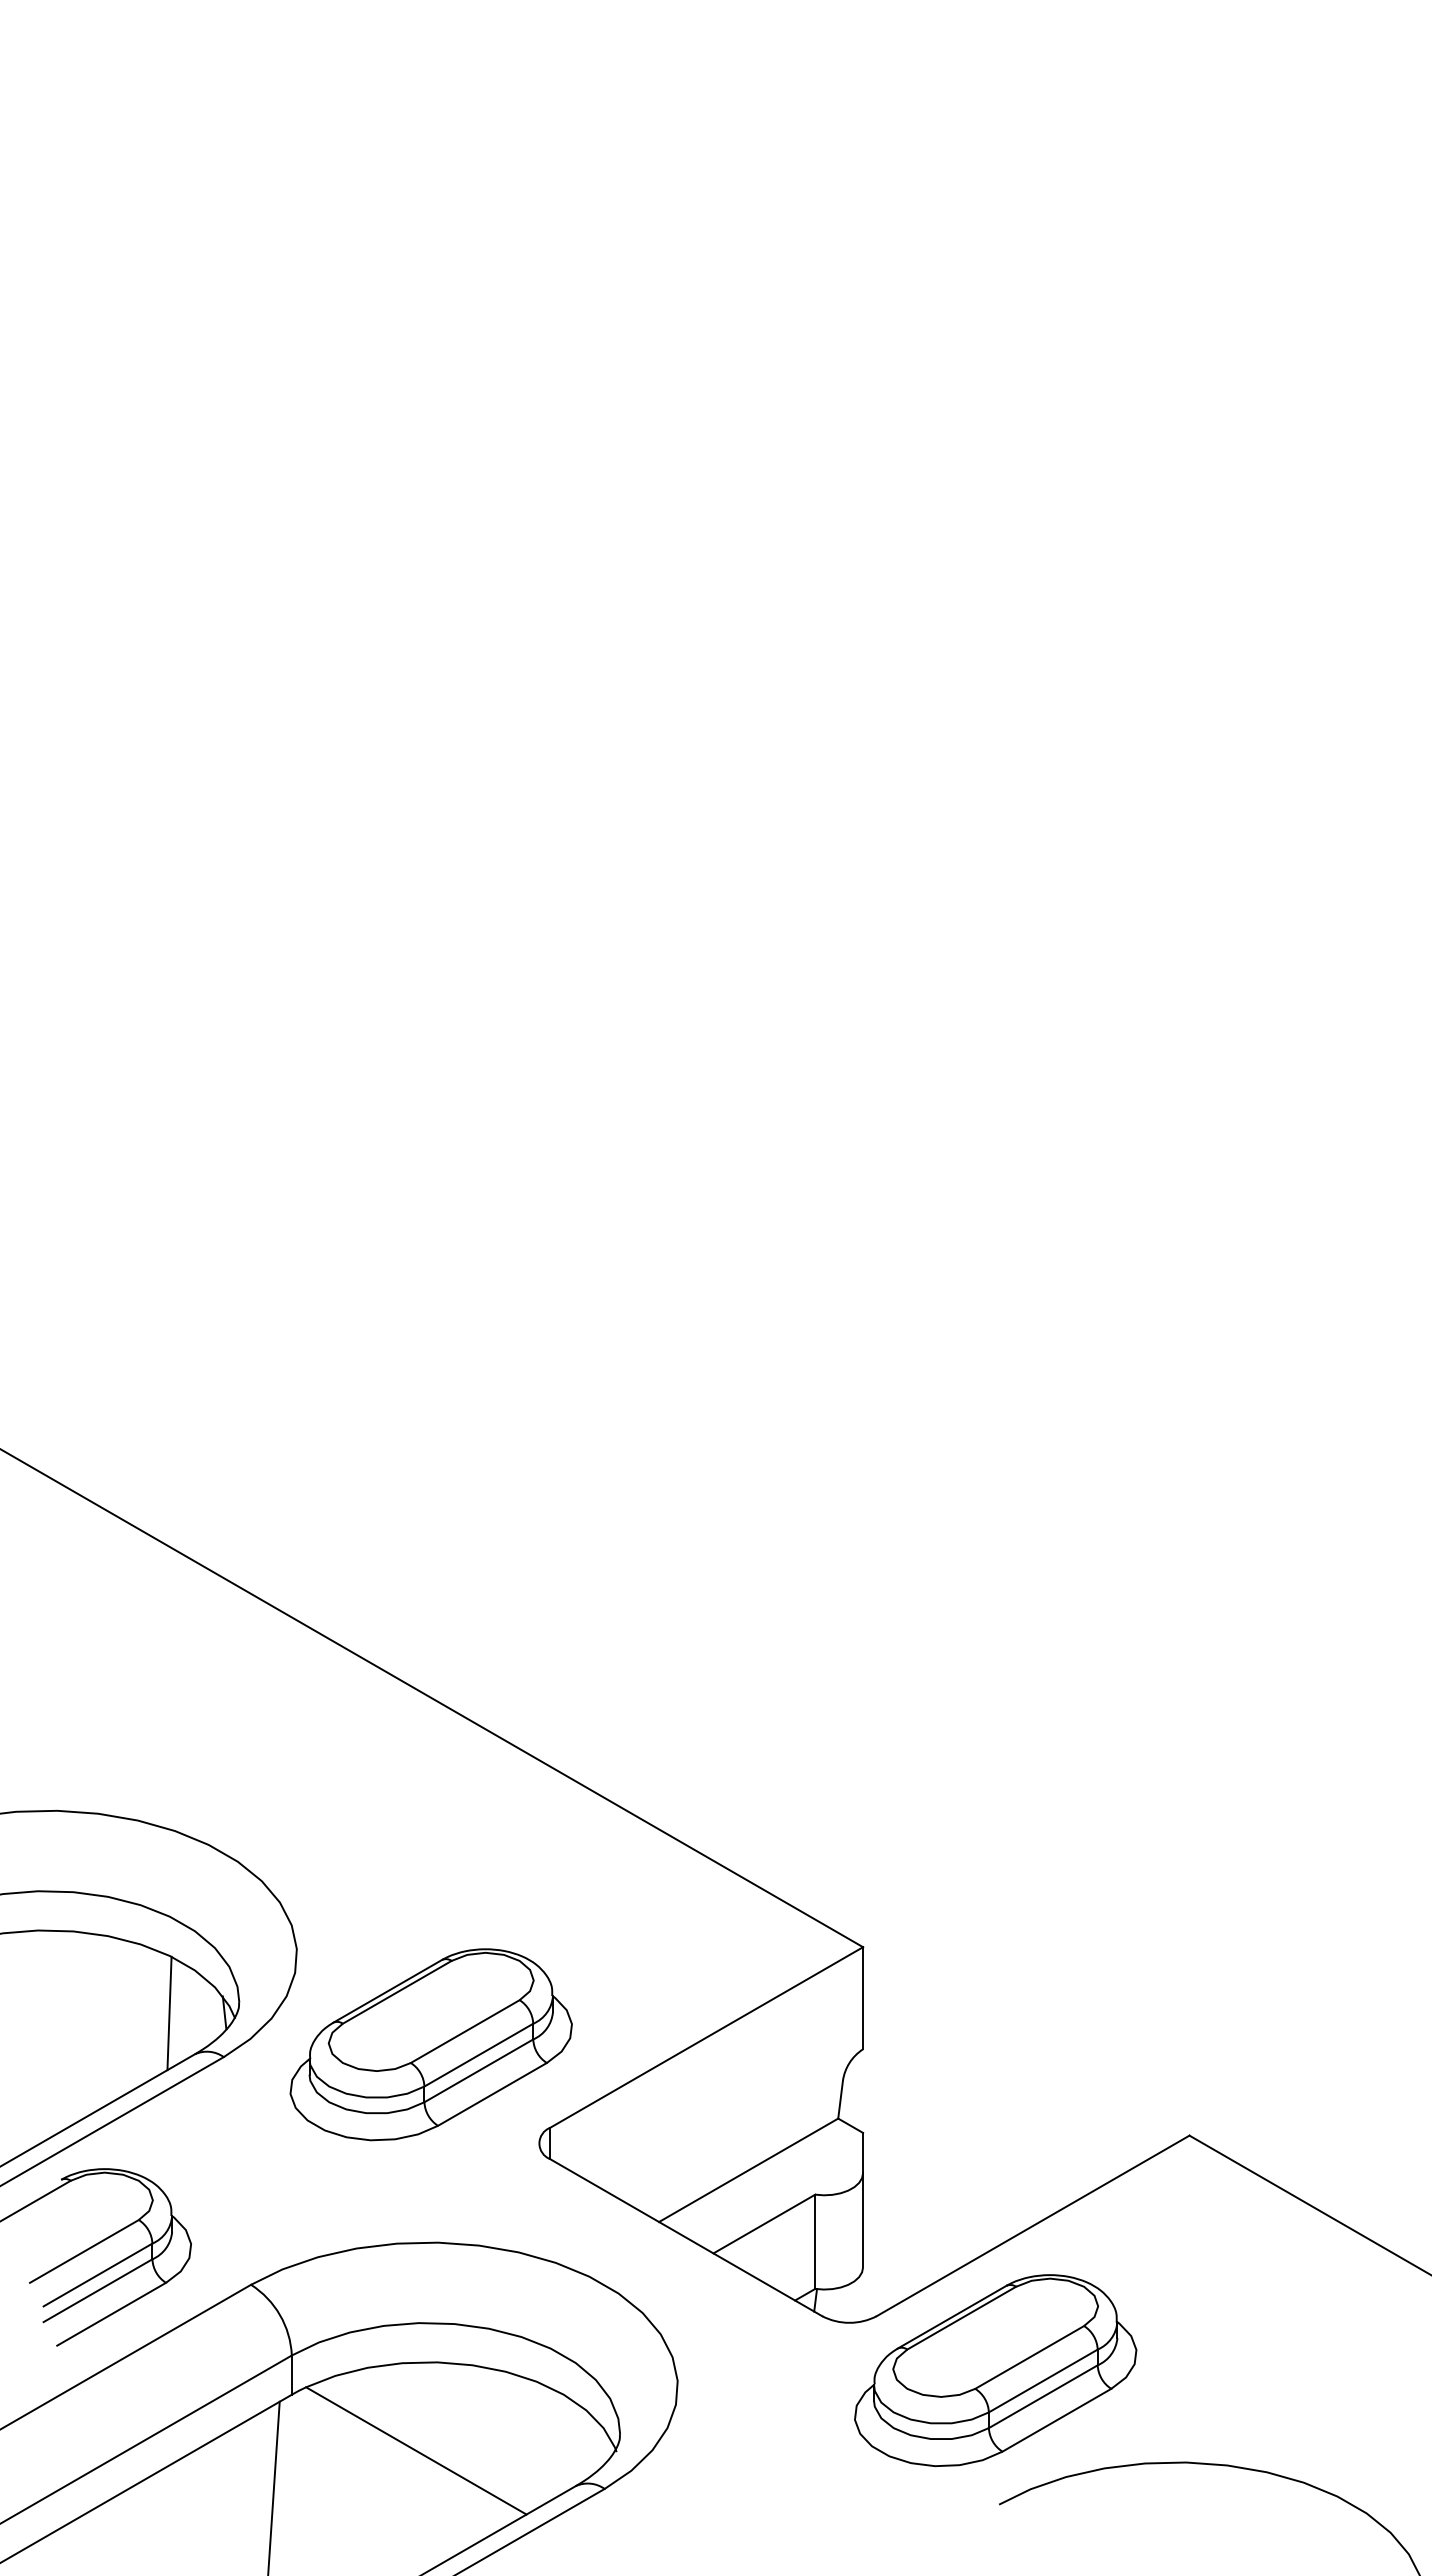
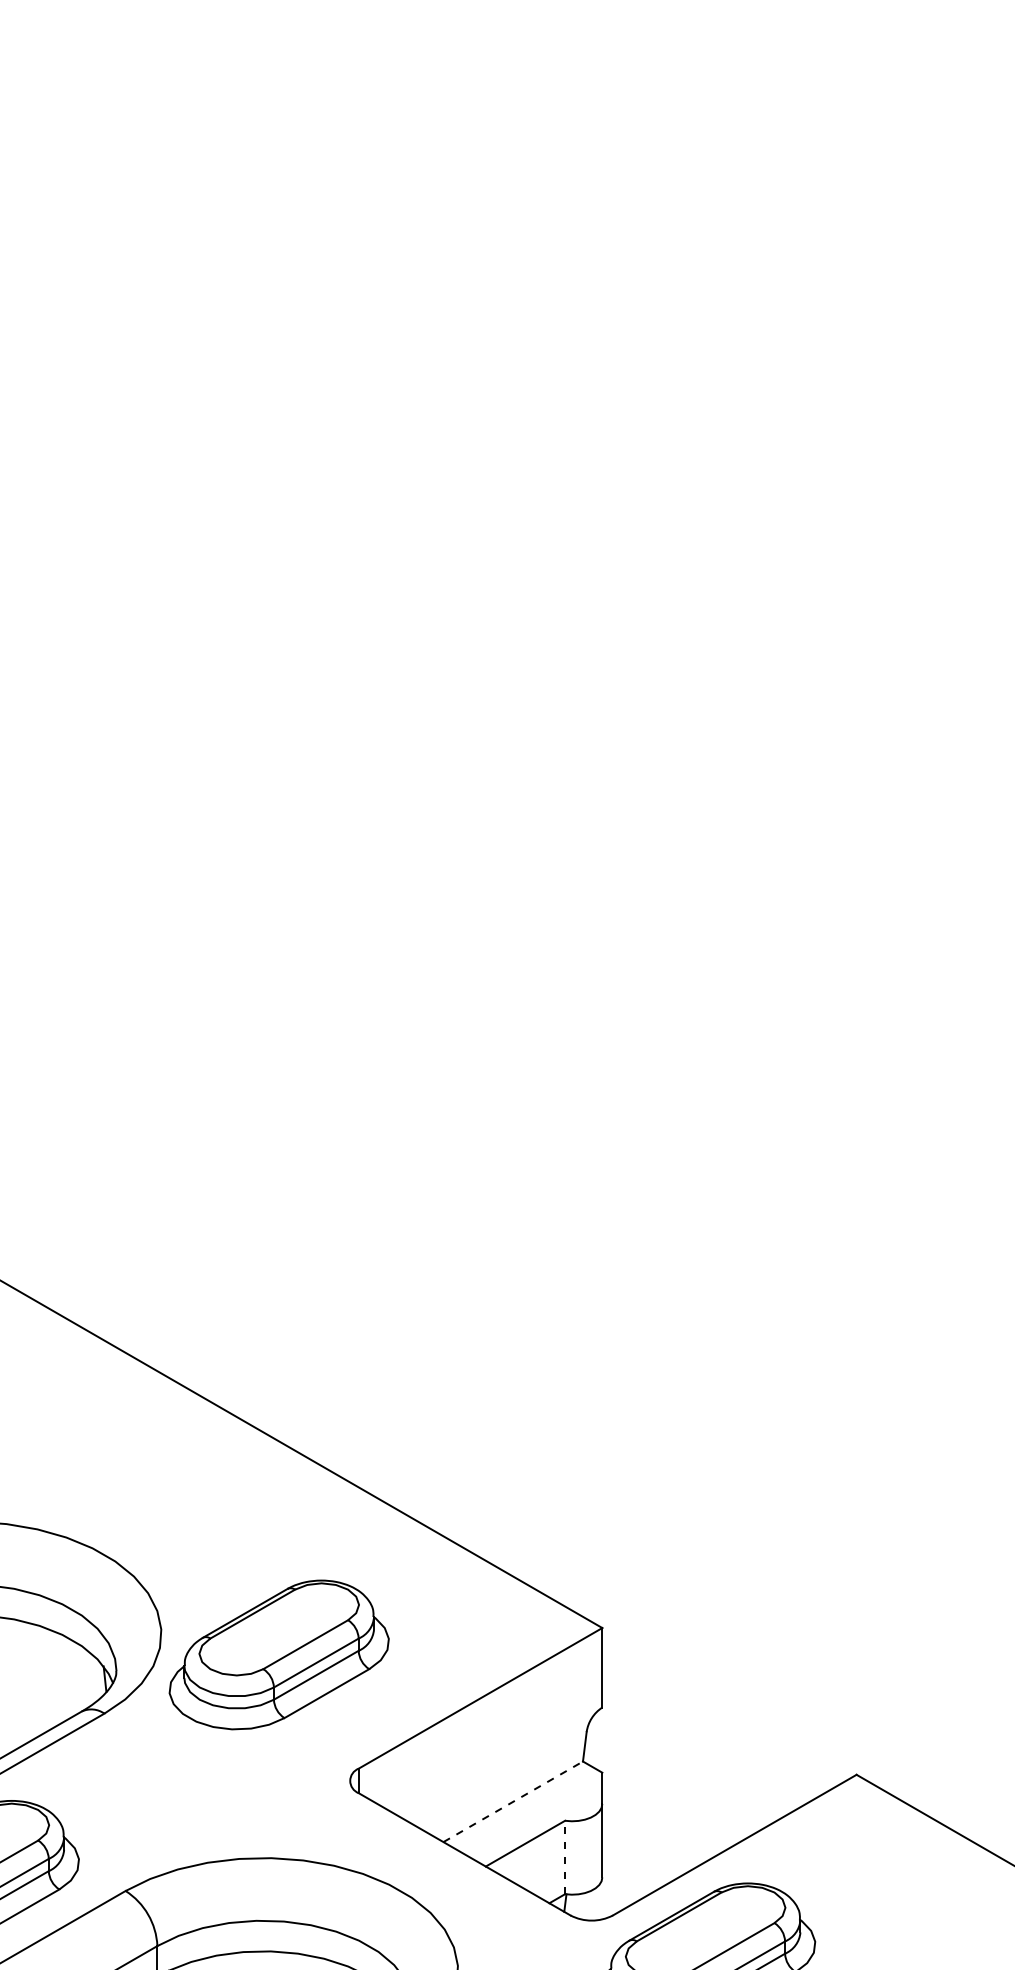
line: (169, 2013) -> (62, 1679), removed
part: (430, 2044) -> (278, 1654), moved
line: (749, 2170) -> (513, 1801), solid -> dashed
line: (815, 2241) -> (565, 1857), solid -> dashed

